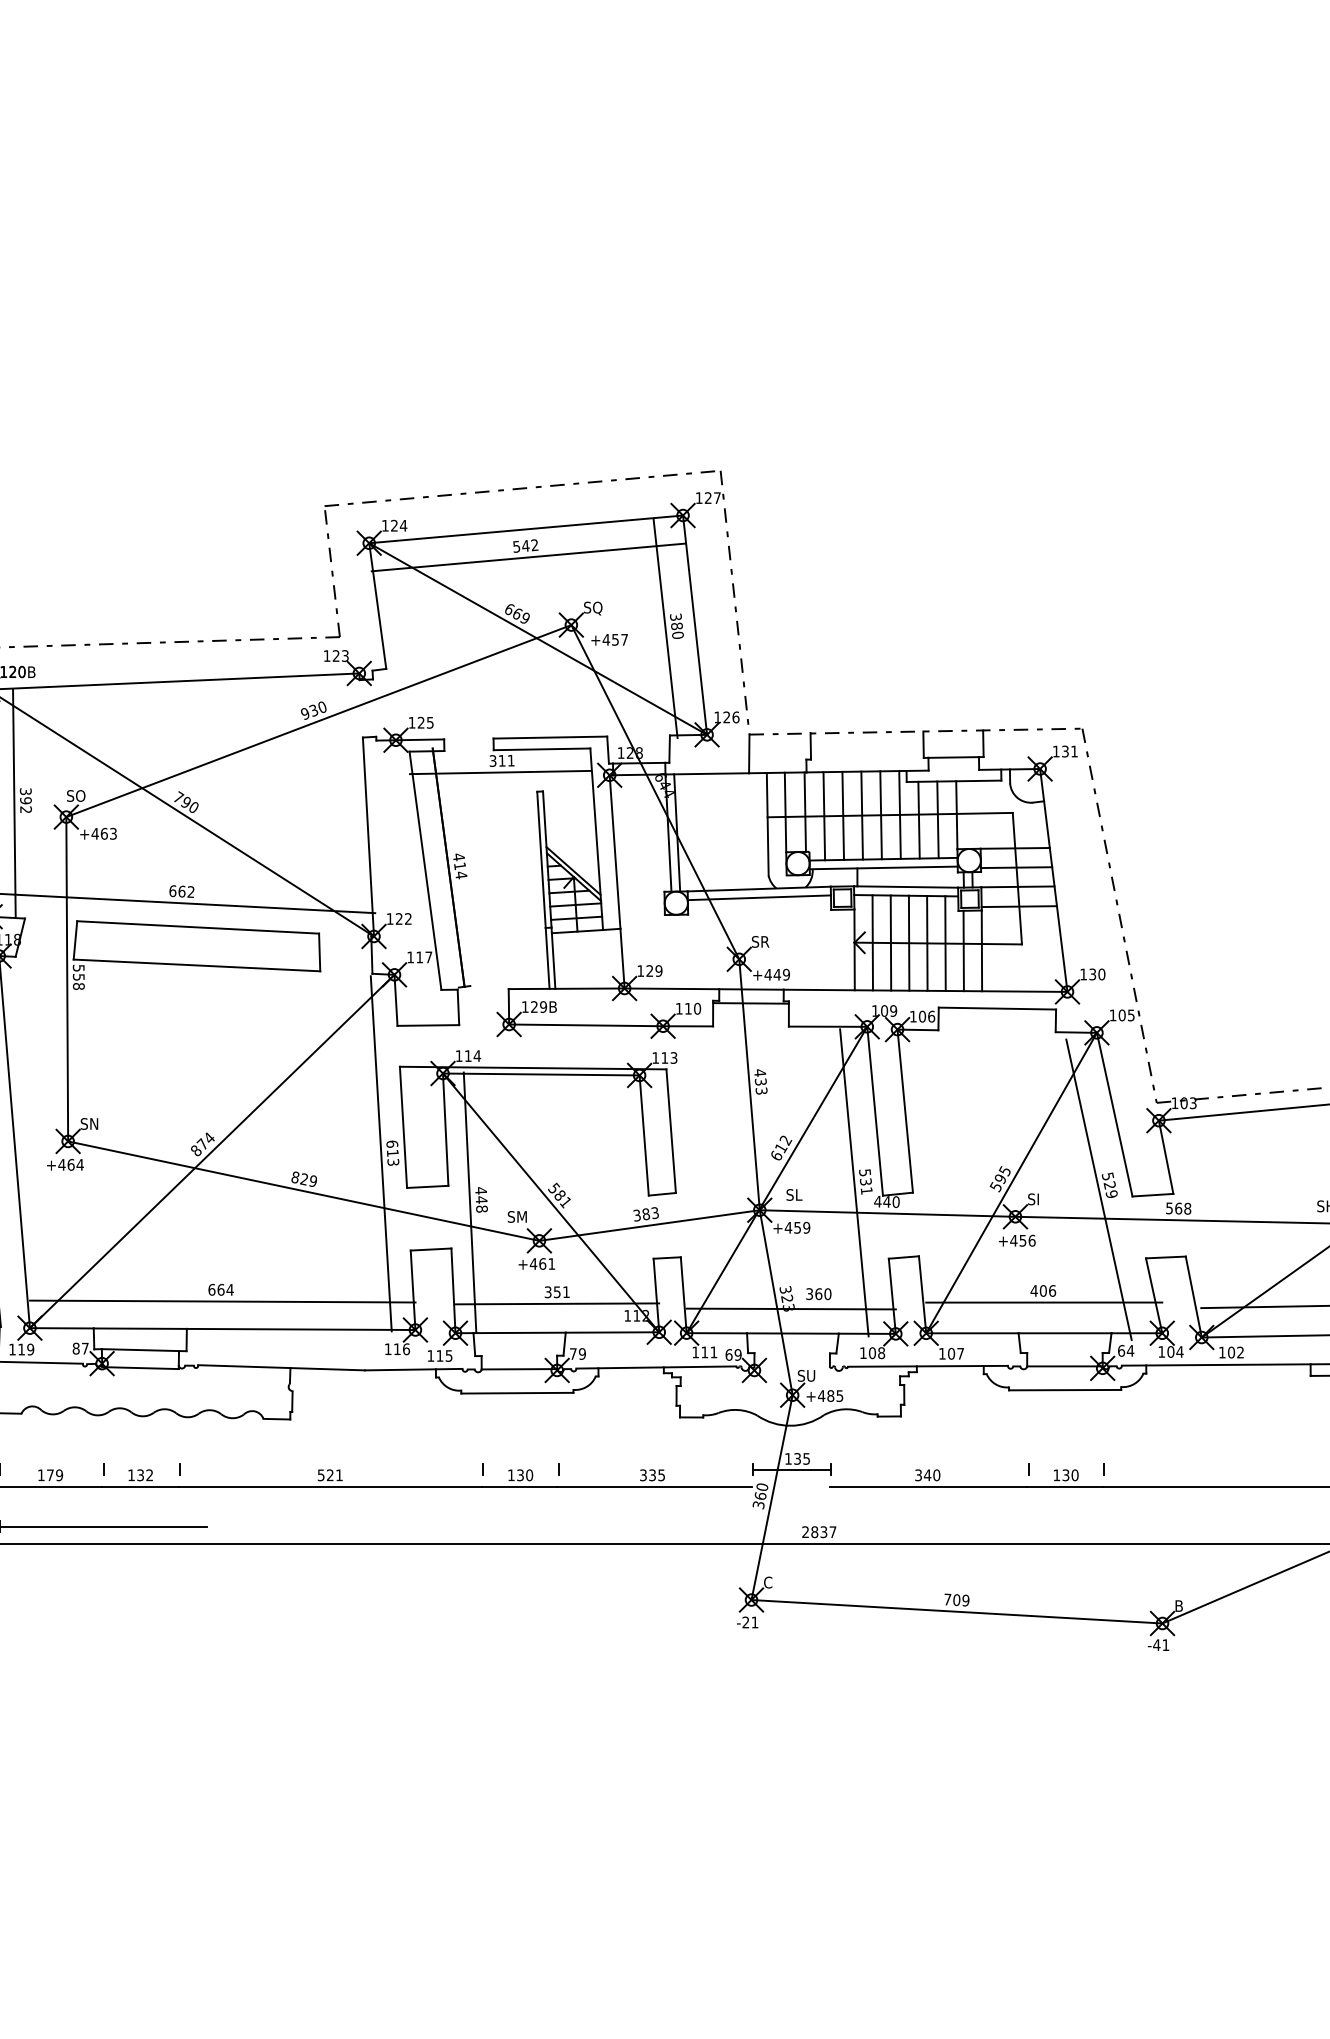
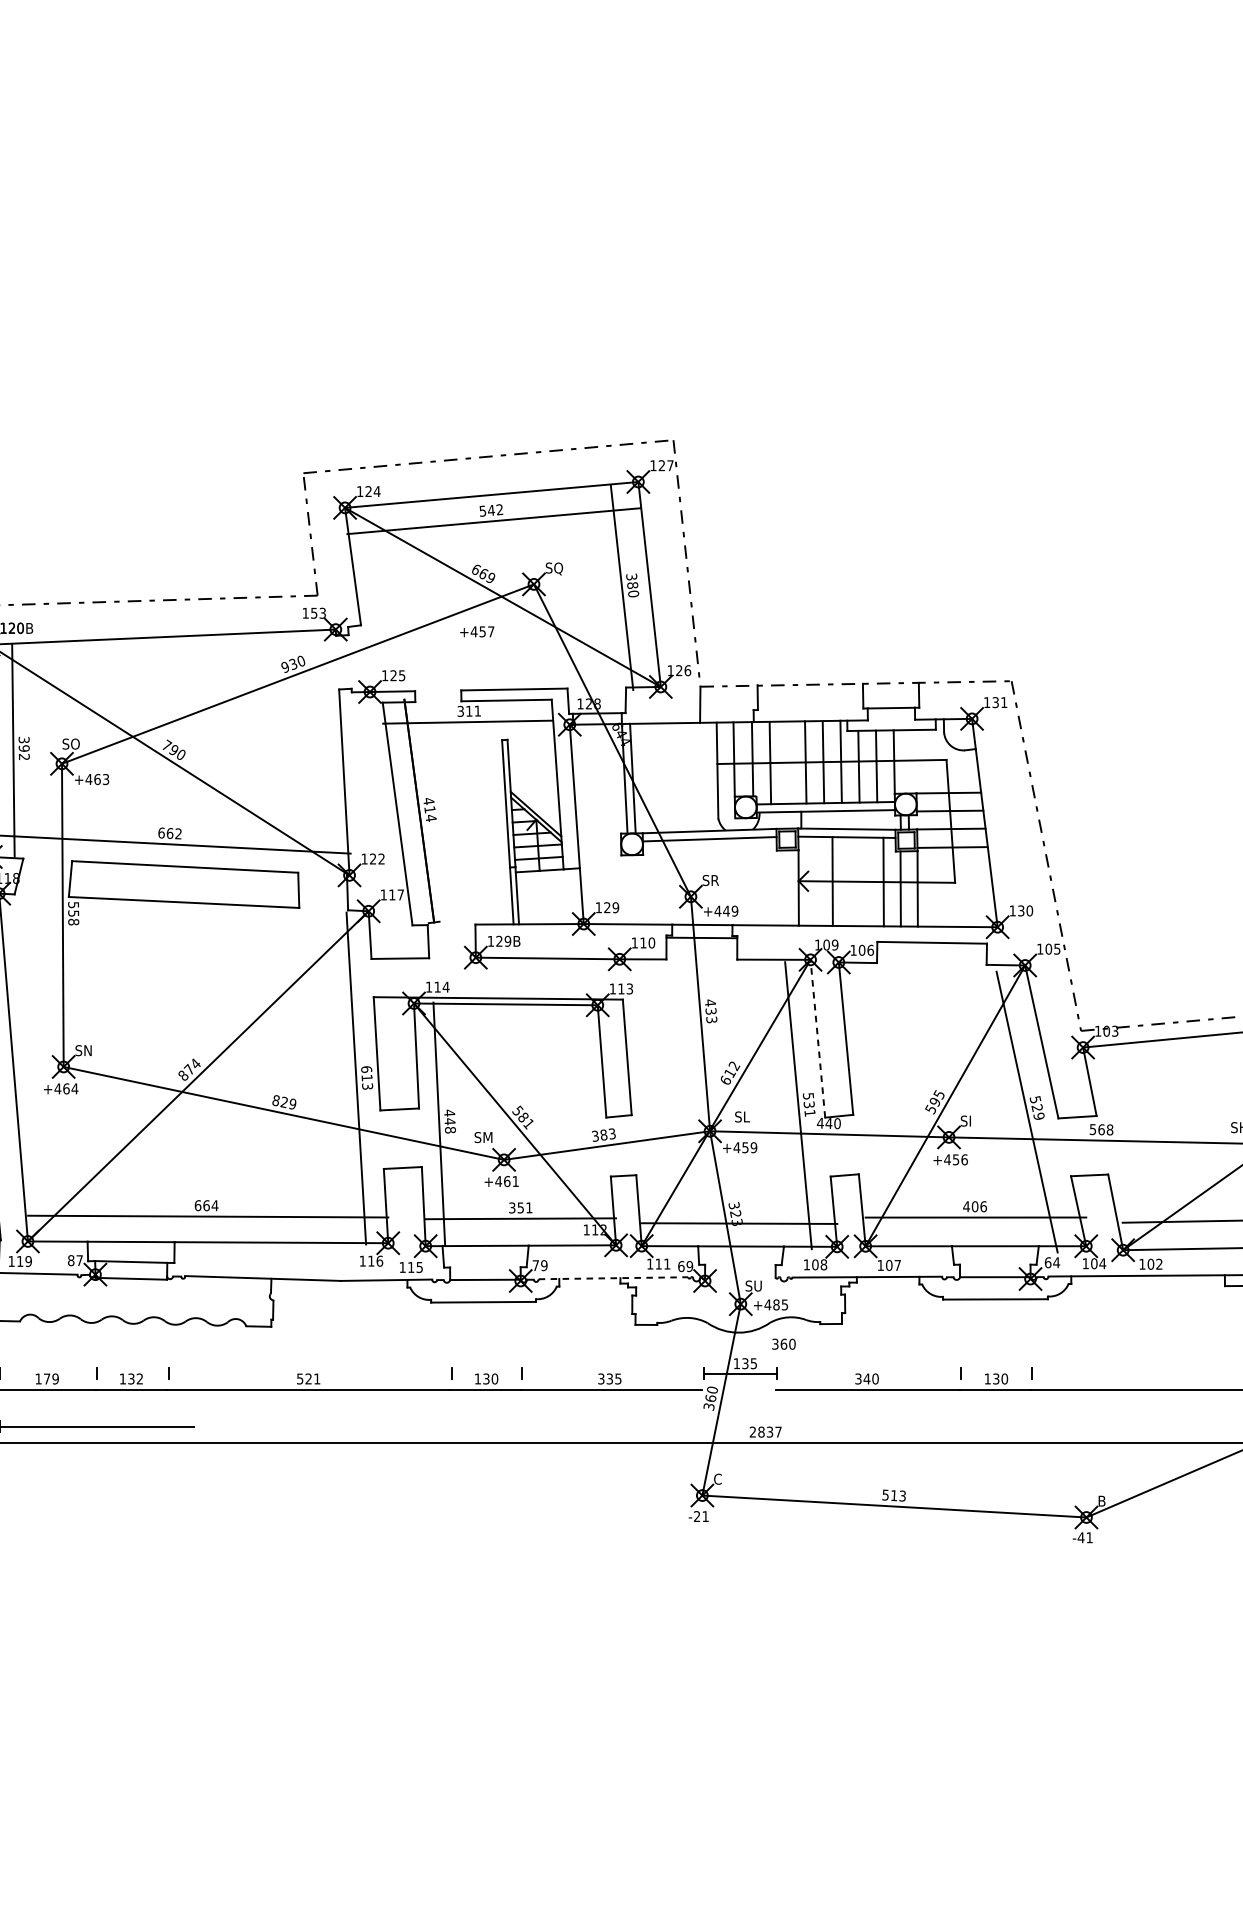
text: (609, 639) -> (477, 631), moved
text: (335, 655) -> (313, 612), 123 -> 153
line: (843, 815) -> (788, 762), removed
line: (872, 942) -> (815, 881), removed
line: (908, 942) -> (849, 881), removed
line: (927, 943) -> (866, 881), removed
line: (875, 1111) -> (818, 1038), solid -> dashed
text: (818, 1294) -> (783, 1344), moved
line: (656, 1367) -> (613, 1278), solid -> dashed
text: (956, 1599) -> (893, 1495), 709 -> 513

